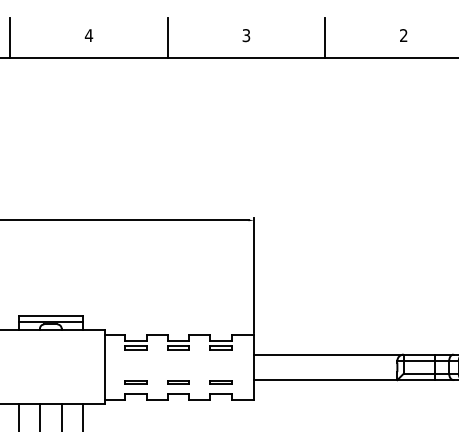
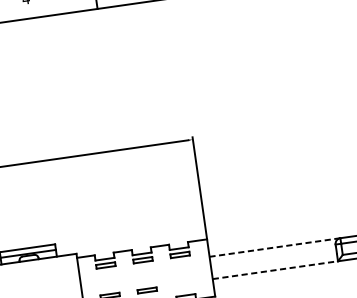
line: (328, 354) -> (274, 247), solid -> dashed
line: (325, 380) -> (275, 270), solid -> dashed
line: (220, 381) -> (183, 284), removed

